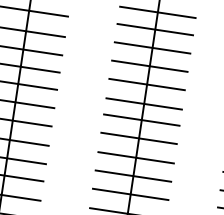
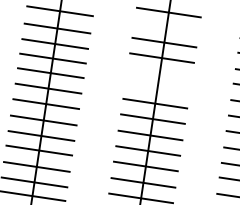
line: (155, 28) -> (166, 26), removed
line: (146, 84) -> (159, 73), removed
line: (144, 103) -> (157, 89), removed

